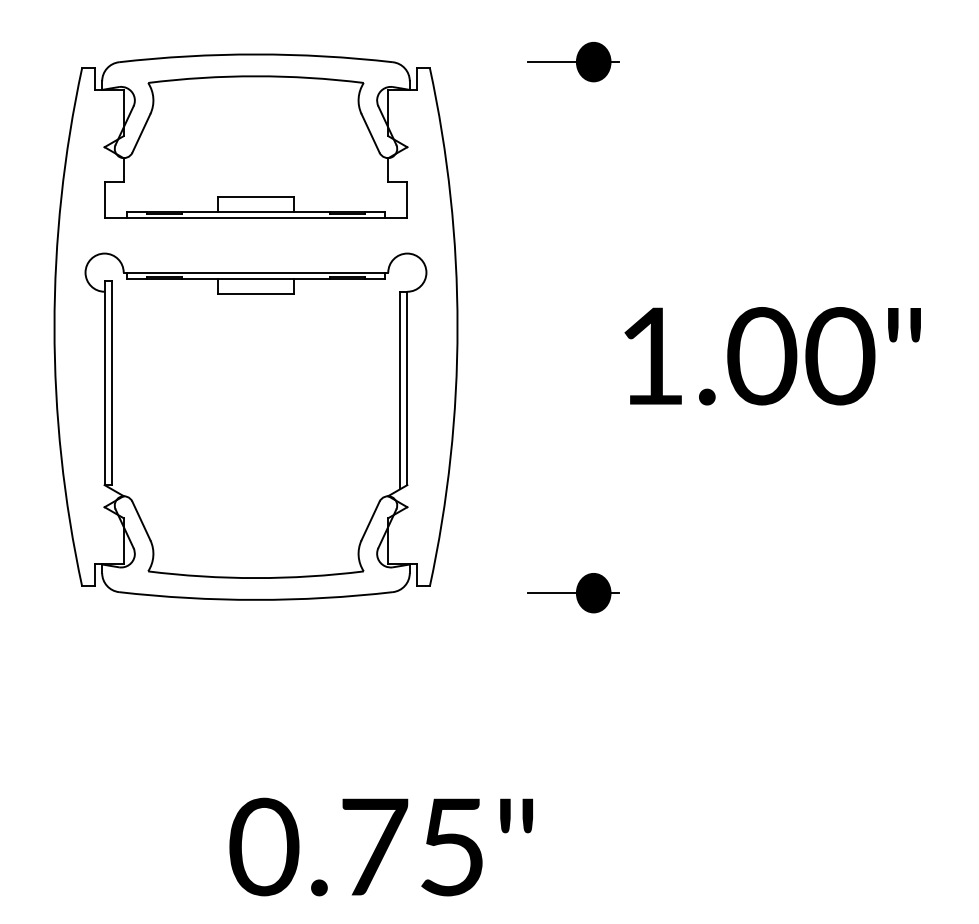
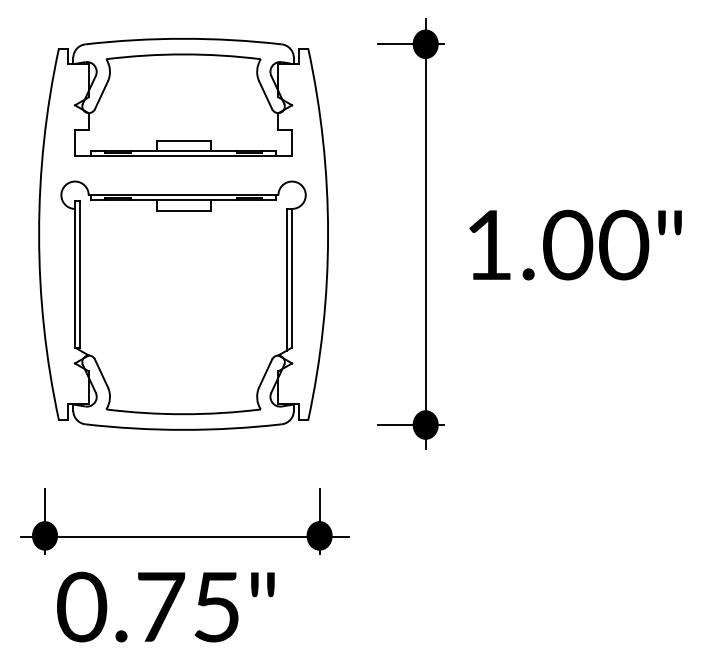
line: (593, 326) -> (425, 233), added
text: (772, 356) -> (575, 245), moved
part: (257, 748) -> (184, 536), added
text: (380, 846) -> (165, 606), moved

